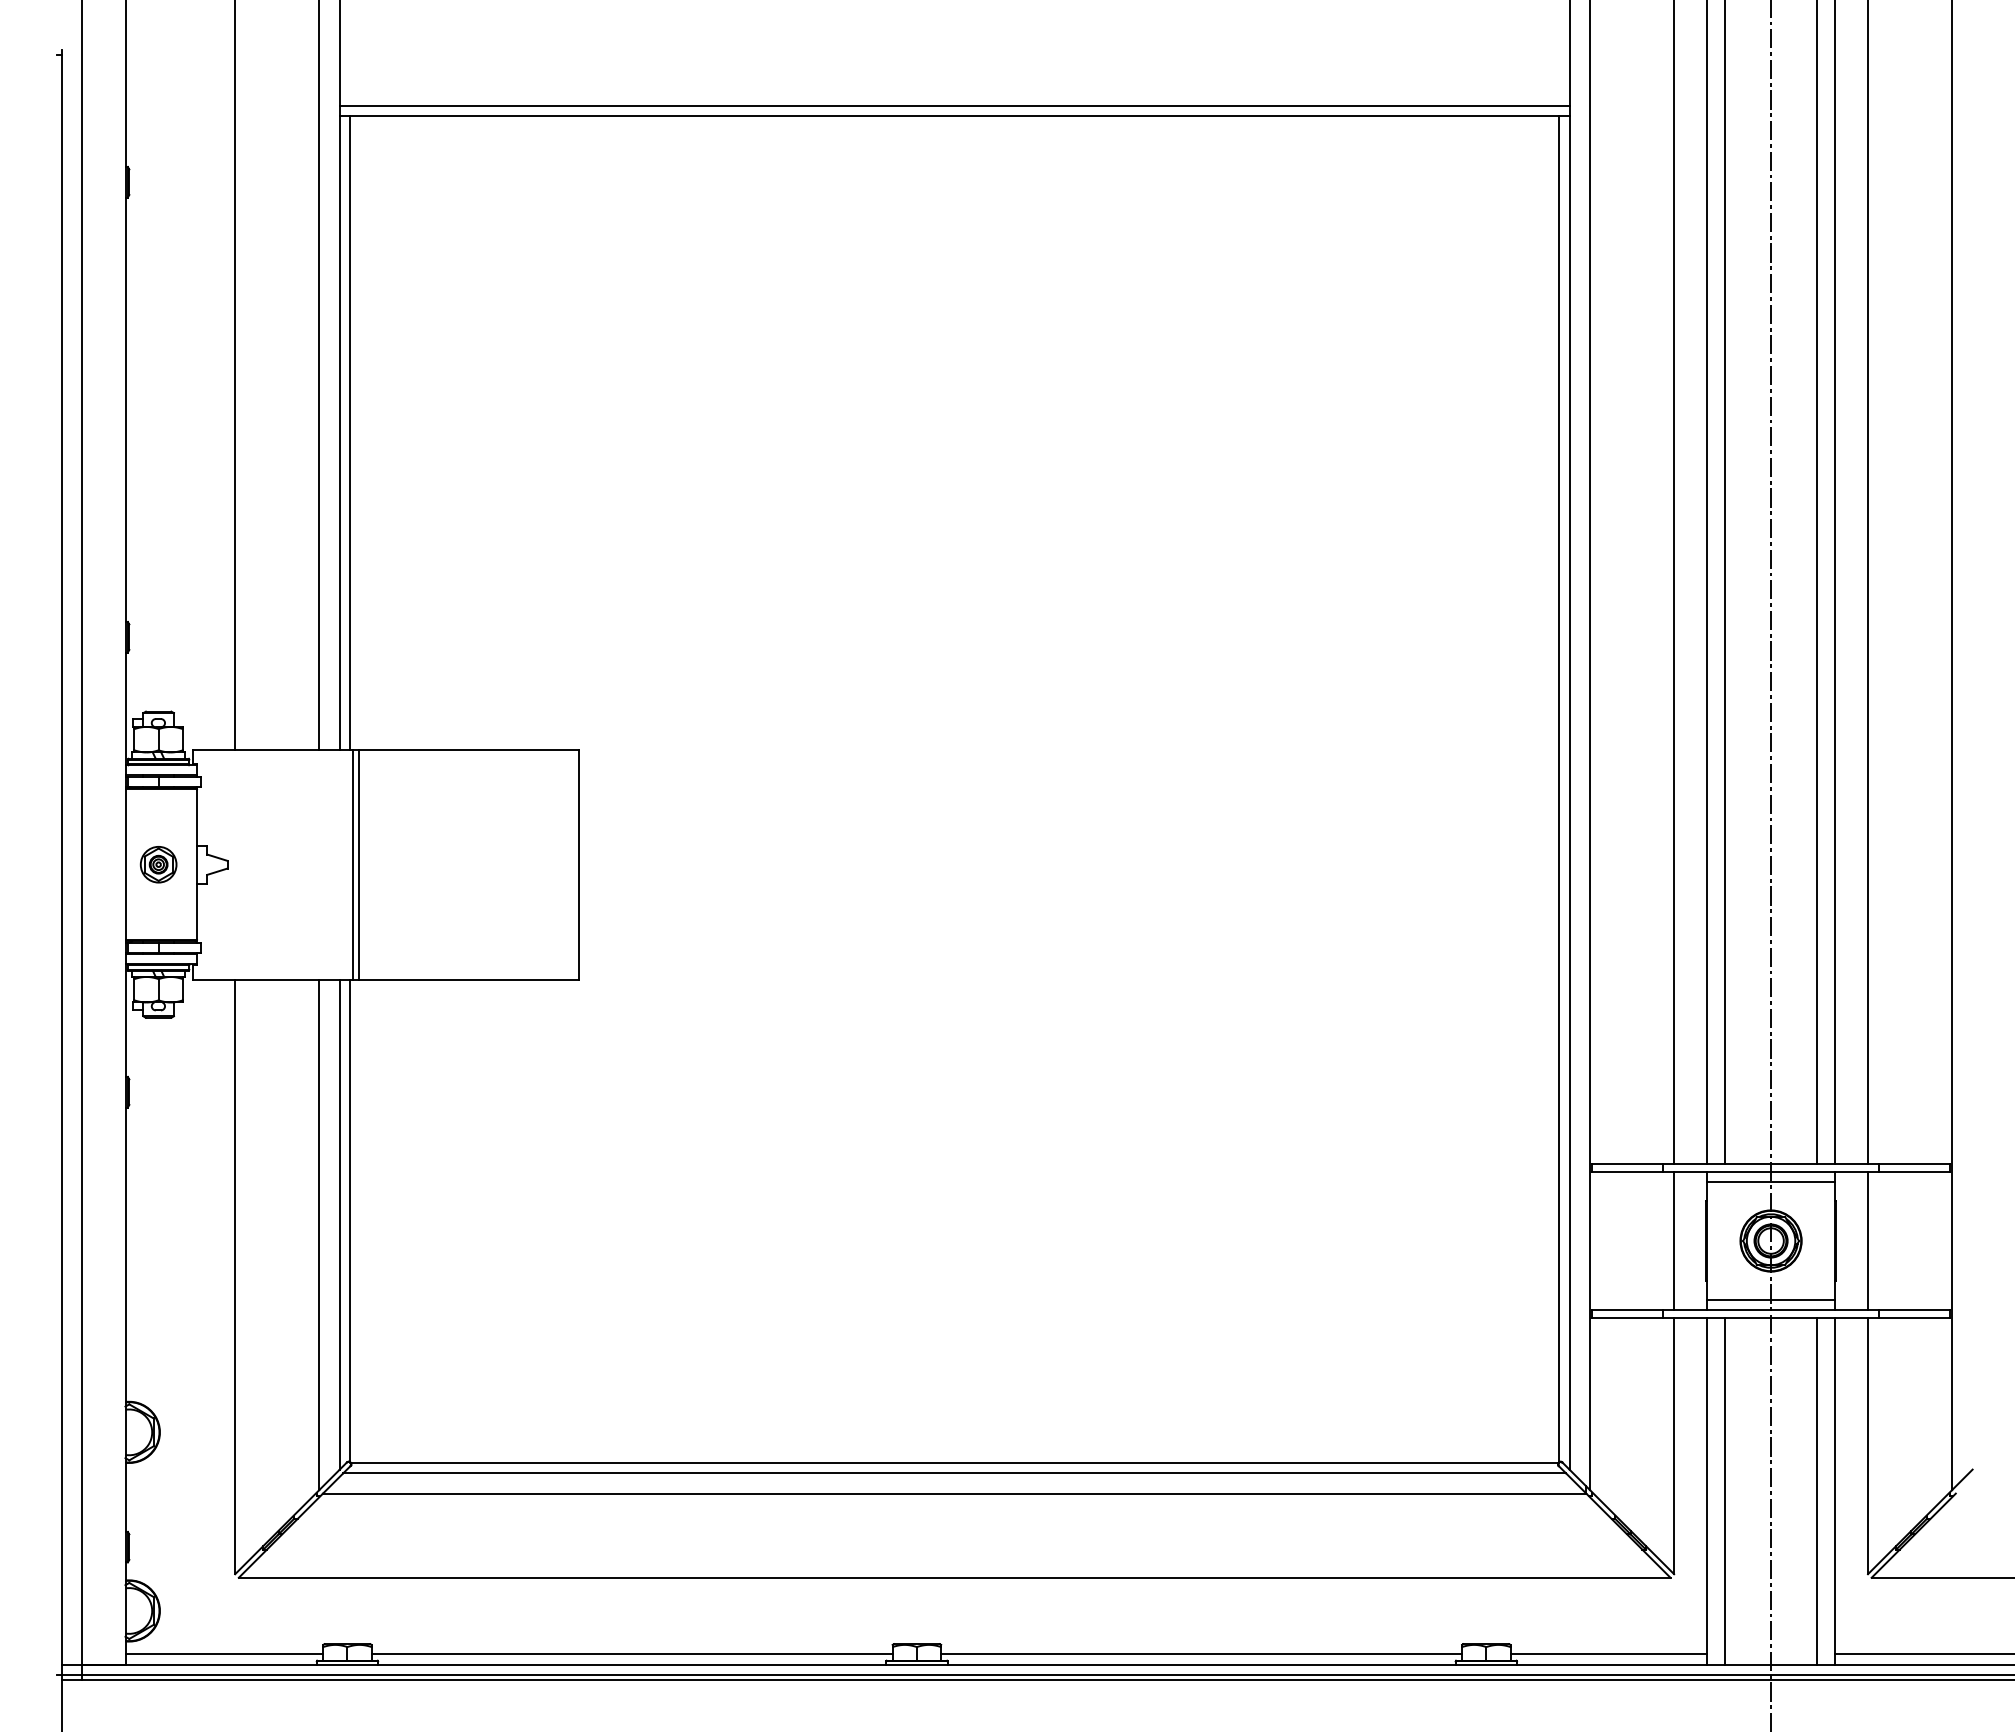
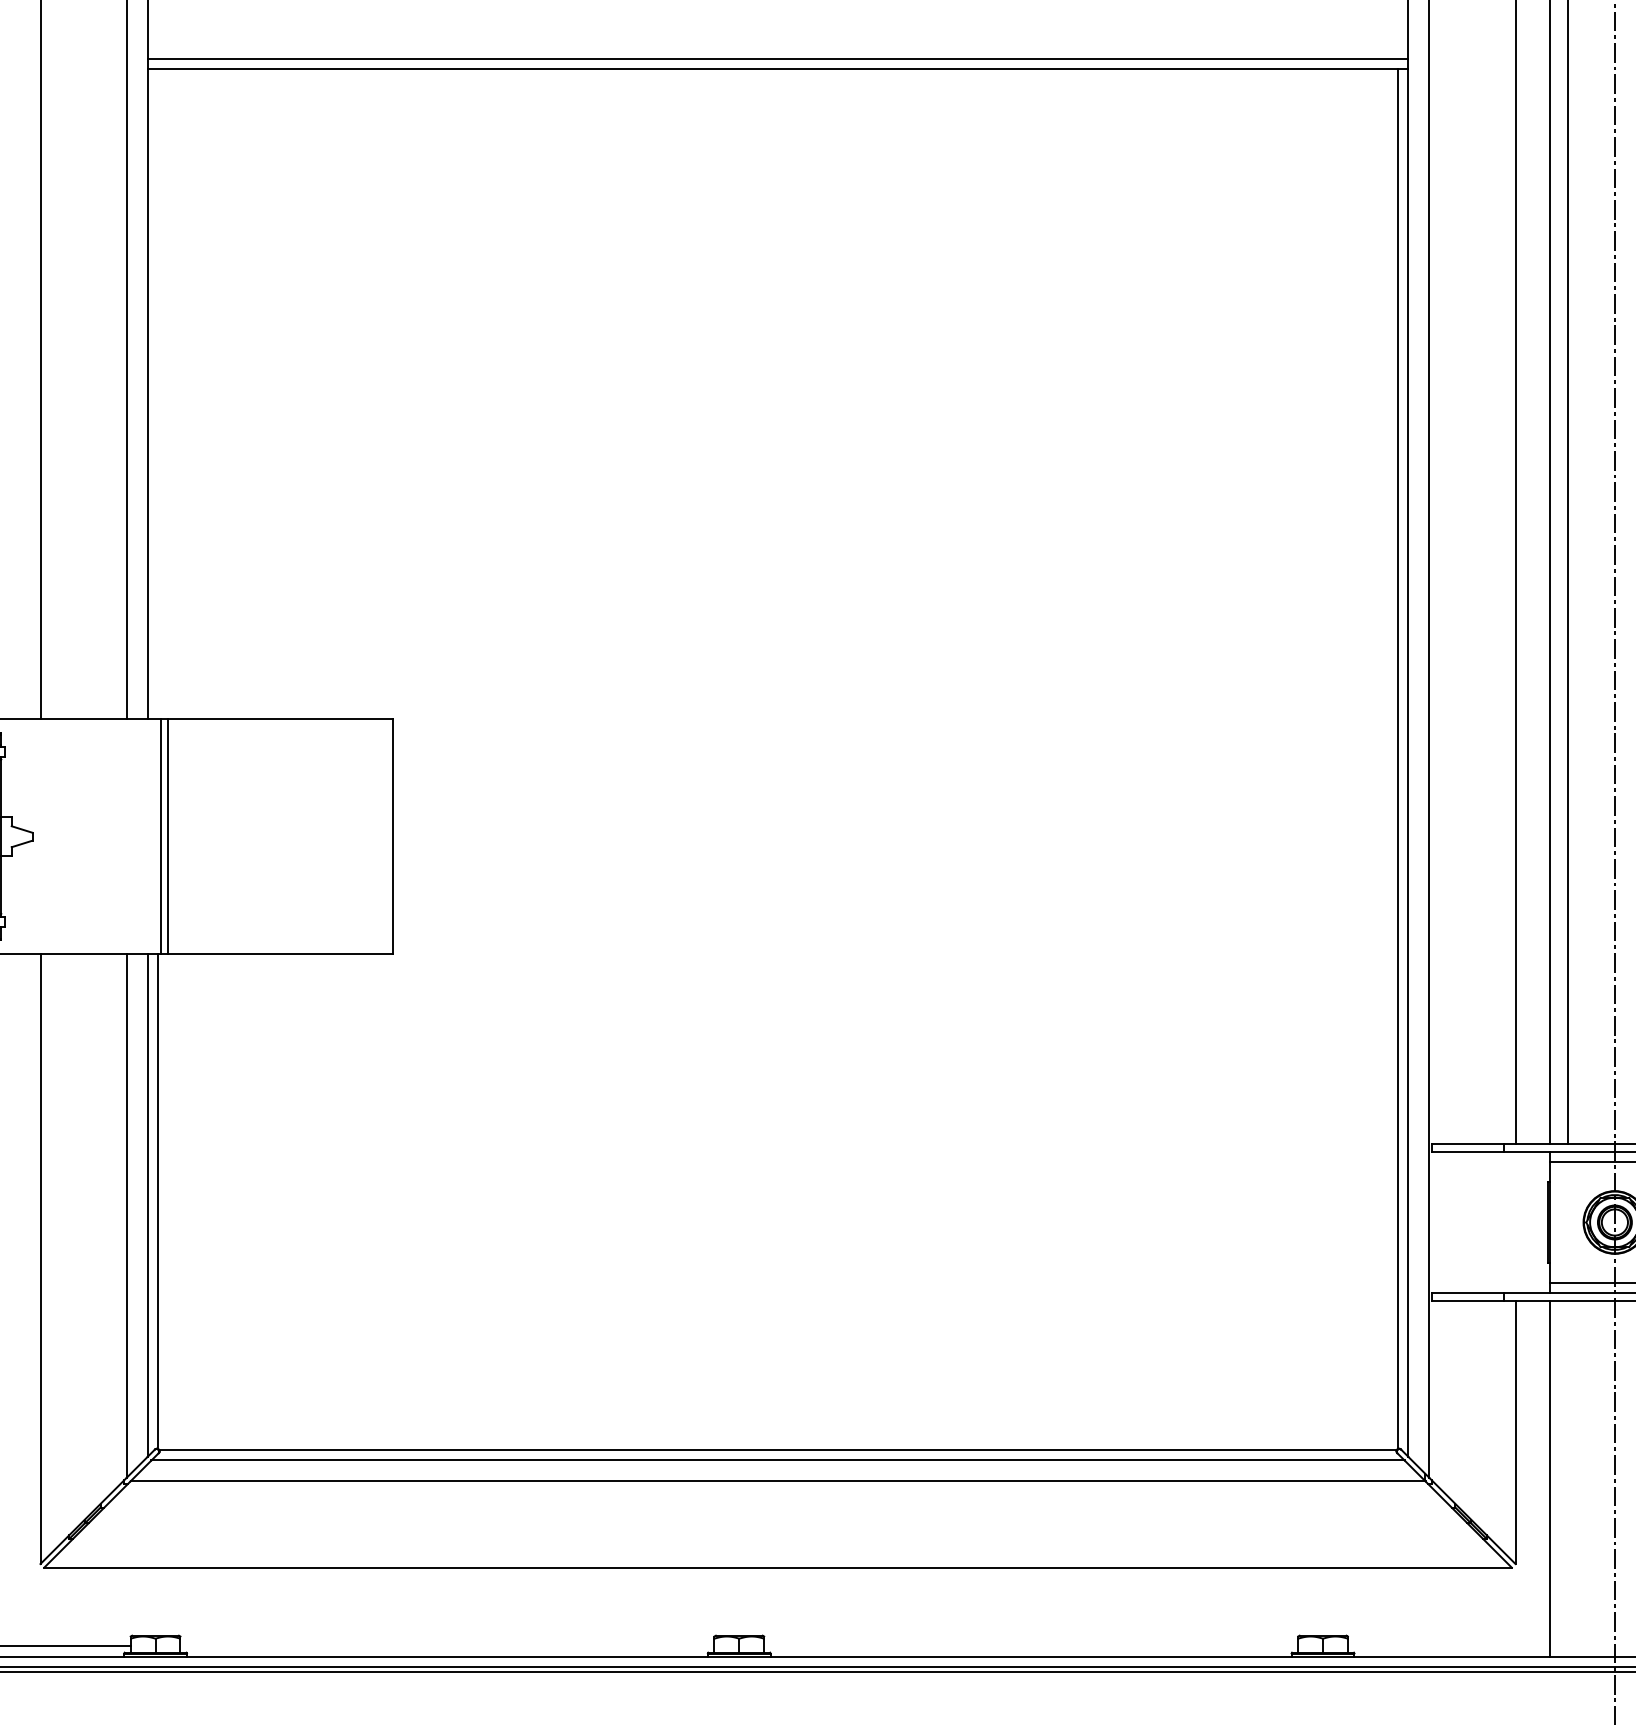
line: (350, 432) -> (158, 393), removed
line: (1674, 1240) -> (1515, 1221), removed
line: (1725, 1490) -> (1568, 1478), removed
line: (631, 1654) -> (446, 1646), removed
line: (1201, 1654) -> (1031, 1646), removed
line: (1608, 1654) -> (1448, 1646), removed

